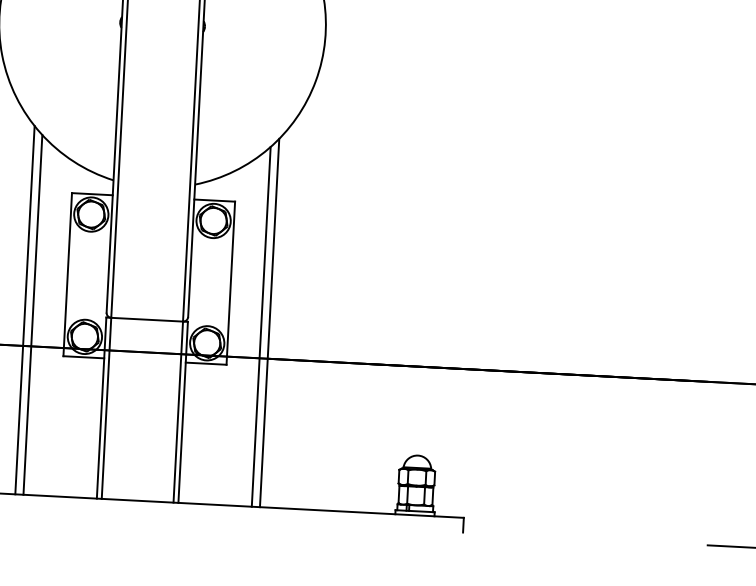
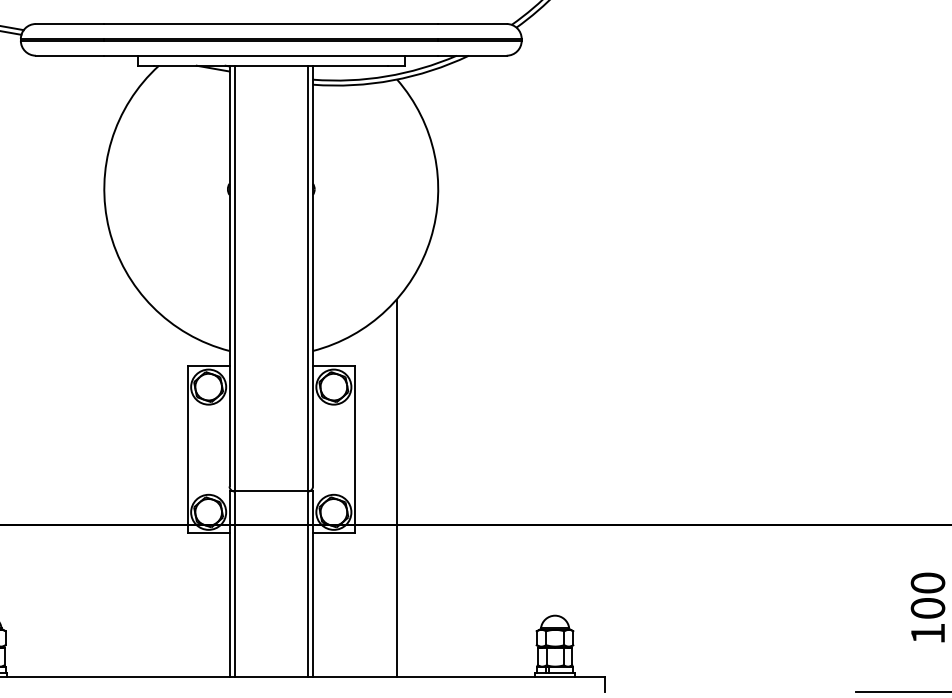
line: (25, 309) -> (146, 487), removed
line: (33, 314) -> (154, 492), removed
line: (261, 326) -> (388, 492), removed

